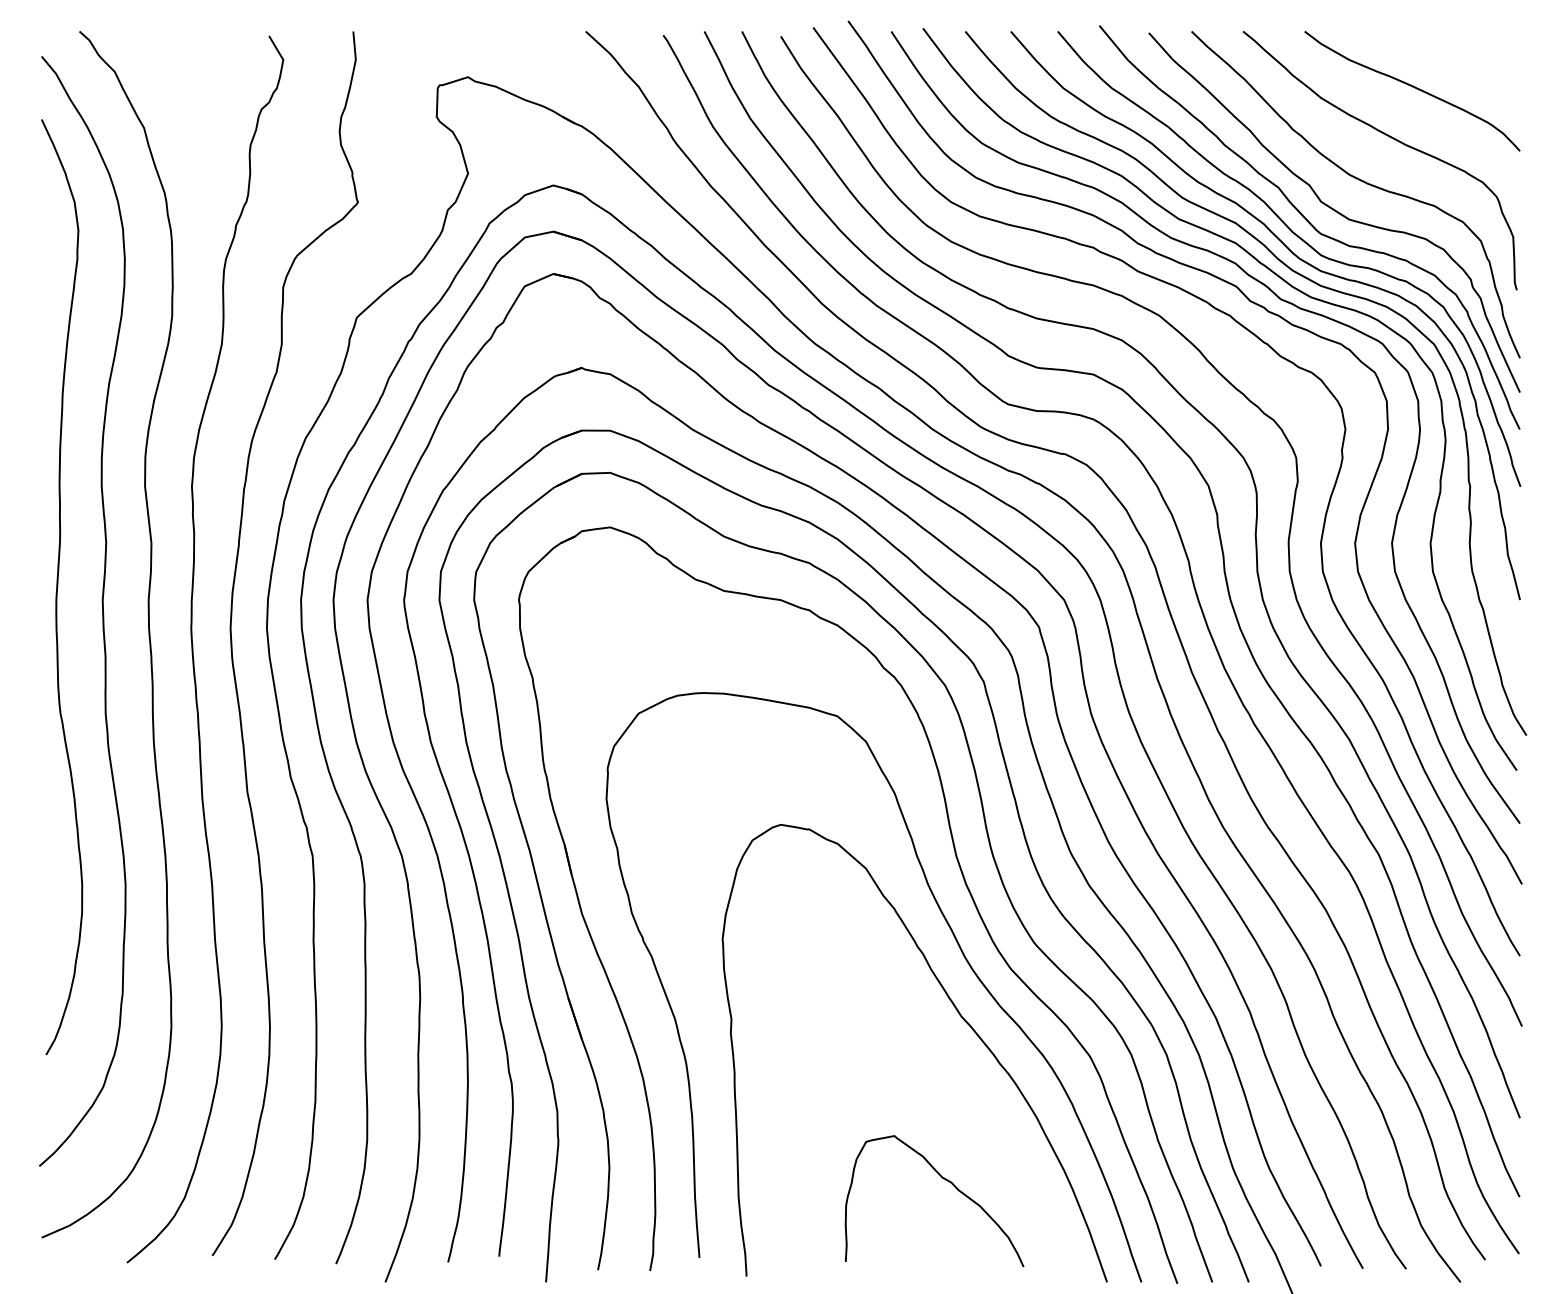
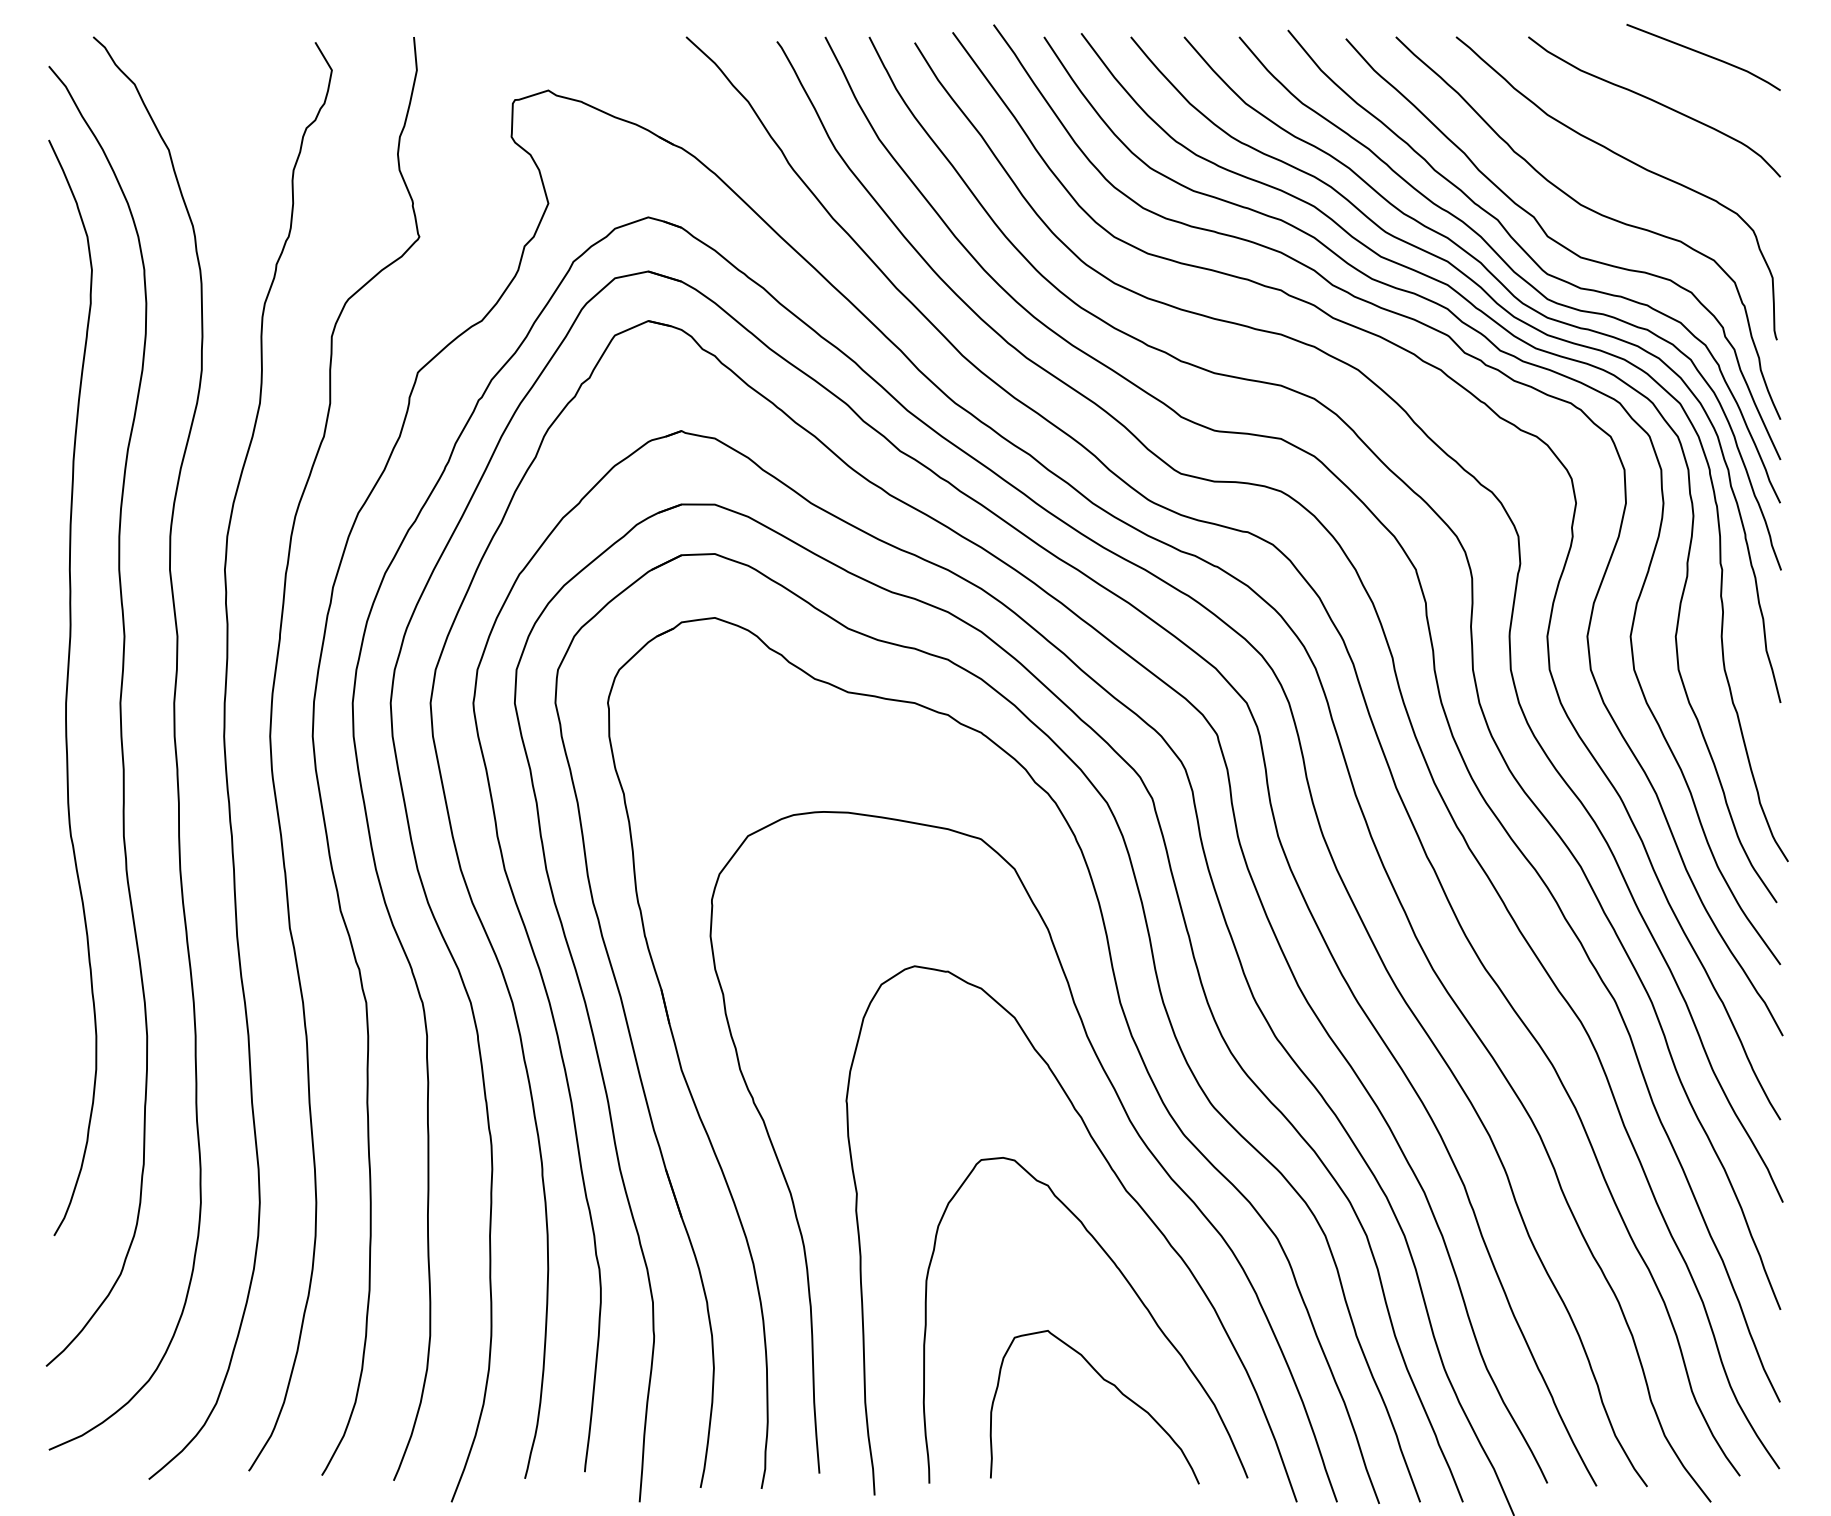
line: (1455, 47) -> (1704, 55), added
curve: (965, 1099) -> (1130, 1287), added

